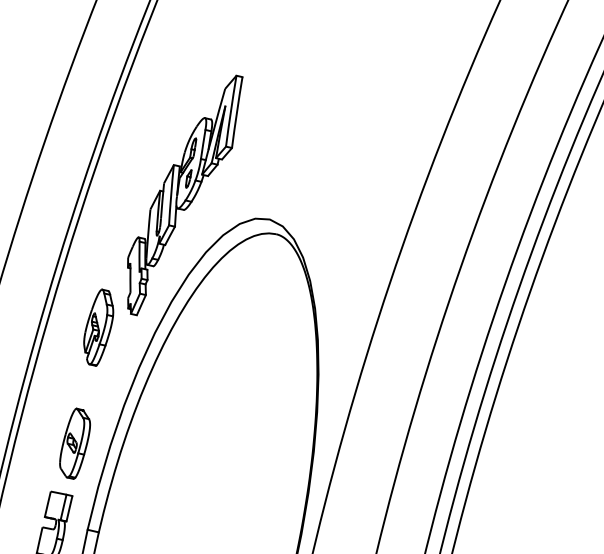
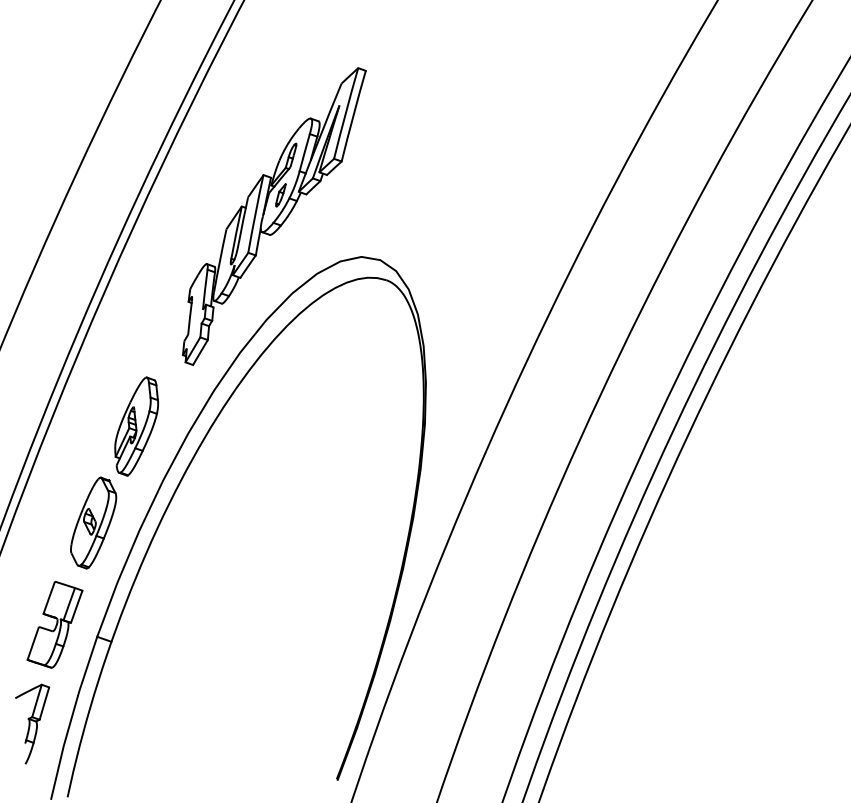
part: (98, 327) -> (136, 426), moved

